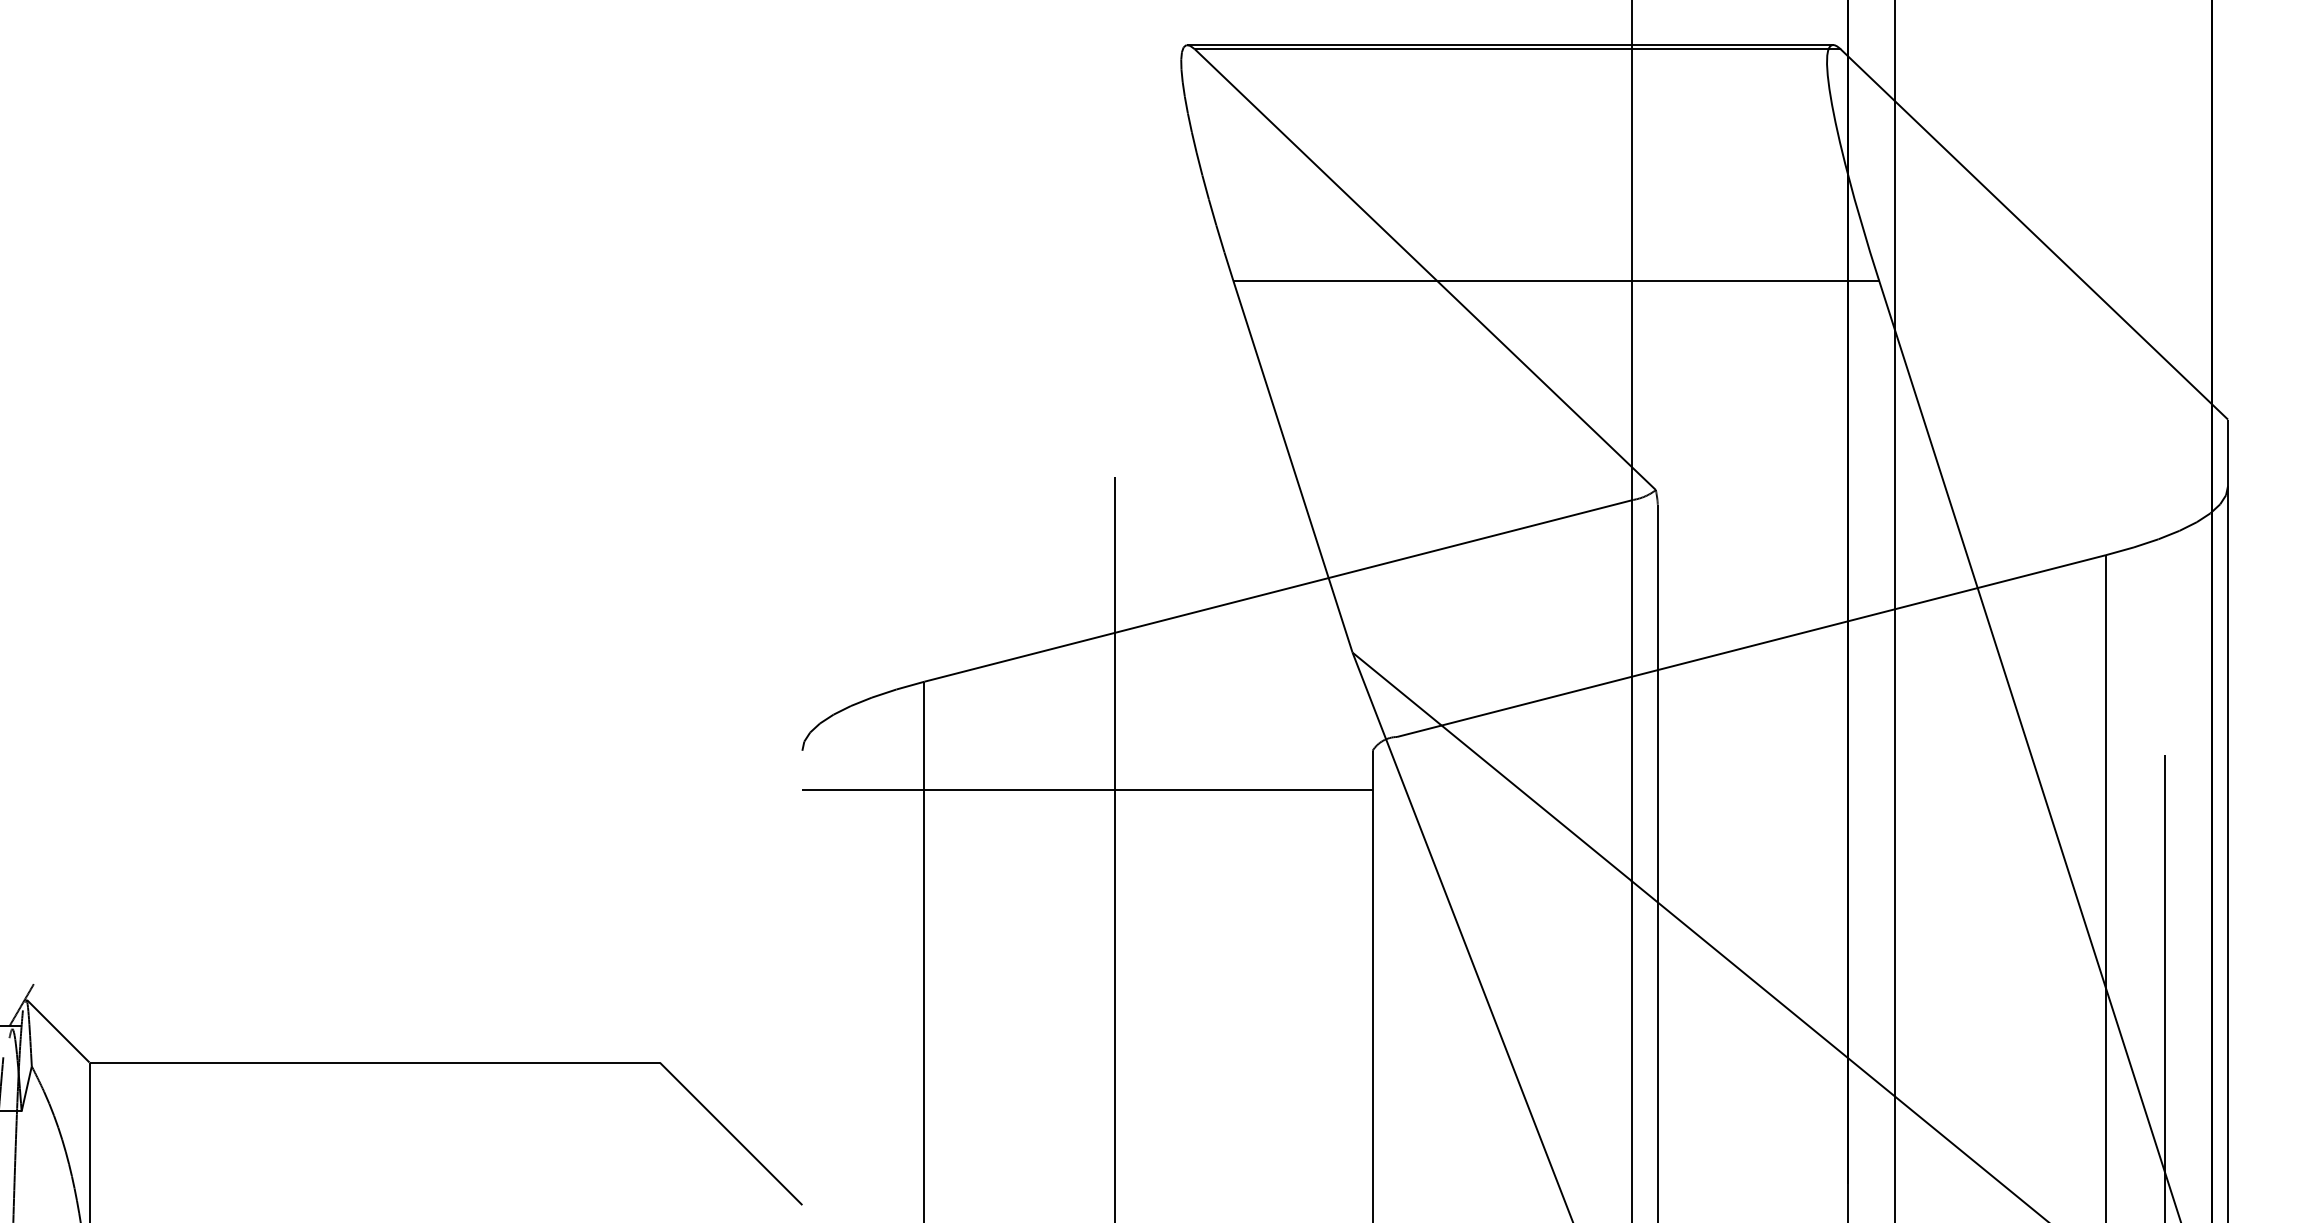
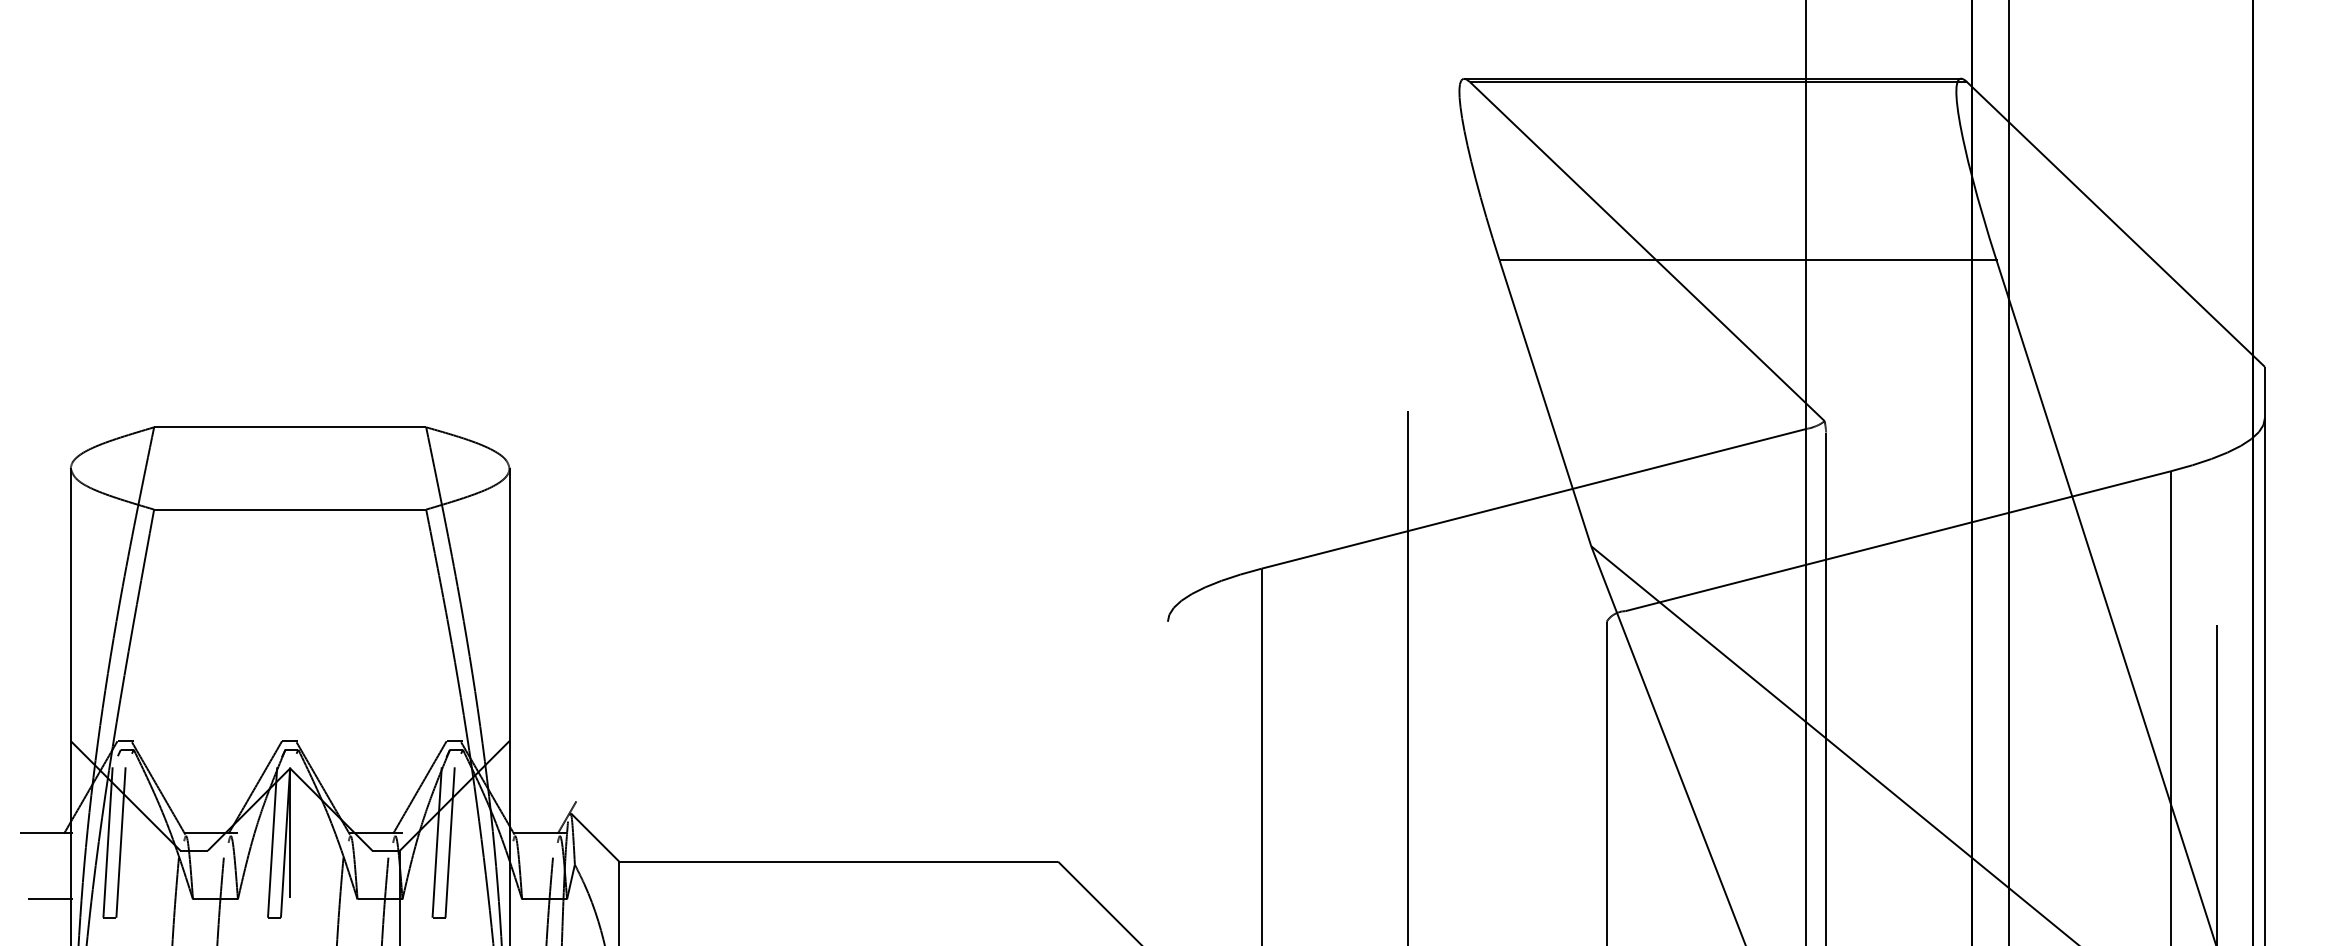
line: (1086, 789) -> (1386, 651), removed

